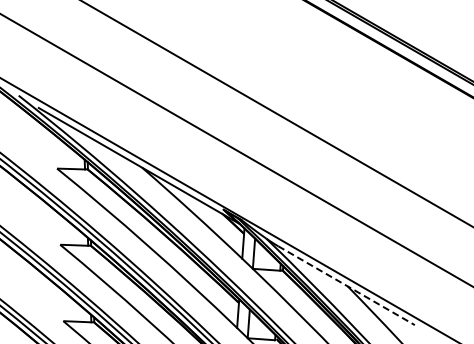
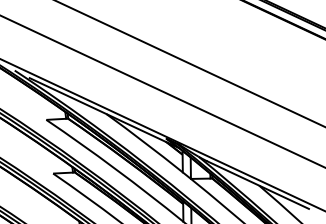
line: (346, 285) -> (258, 185), dashed -> solid

